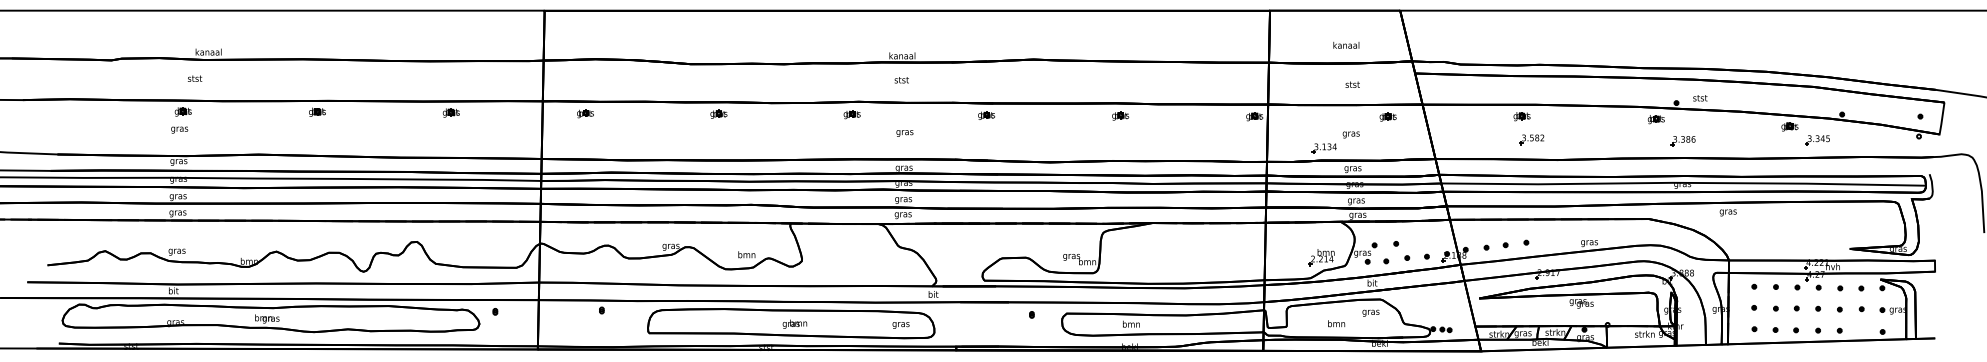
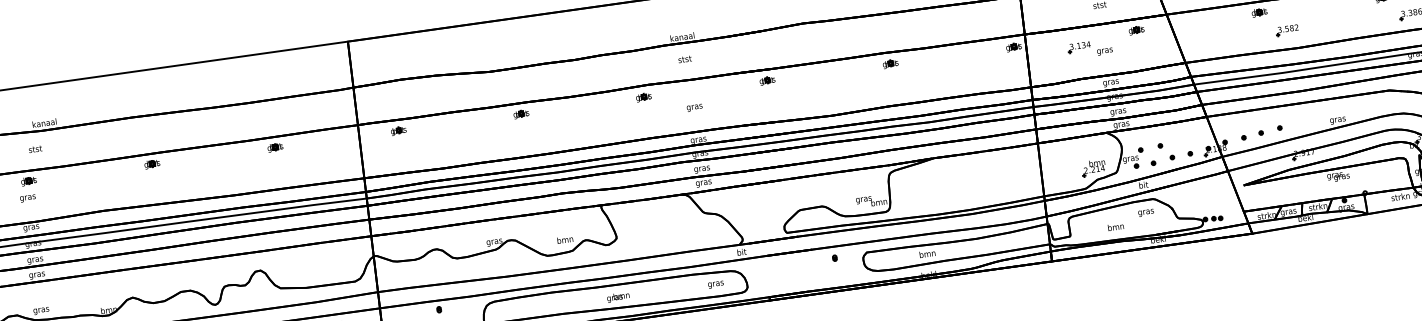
part: (1531, 139) -> (1286, 30), moved
part: (1323, 148) -> (1078, 47), moved

